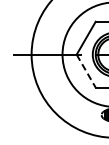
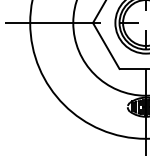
line: (86, 71) -> (106, 46), dashed -> solid

